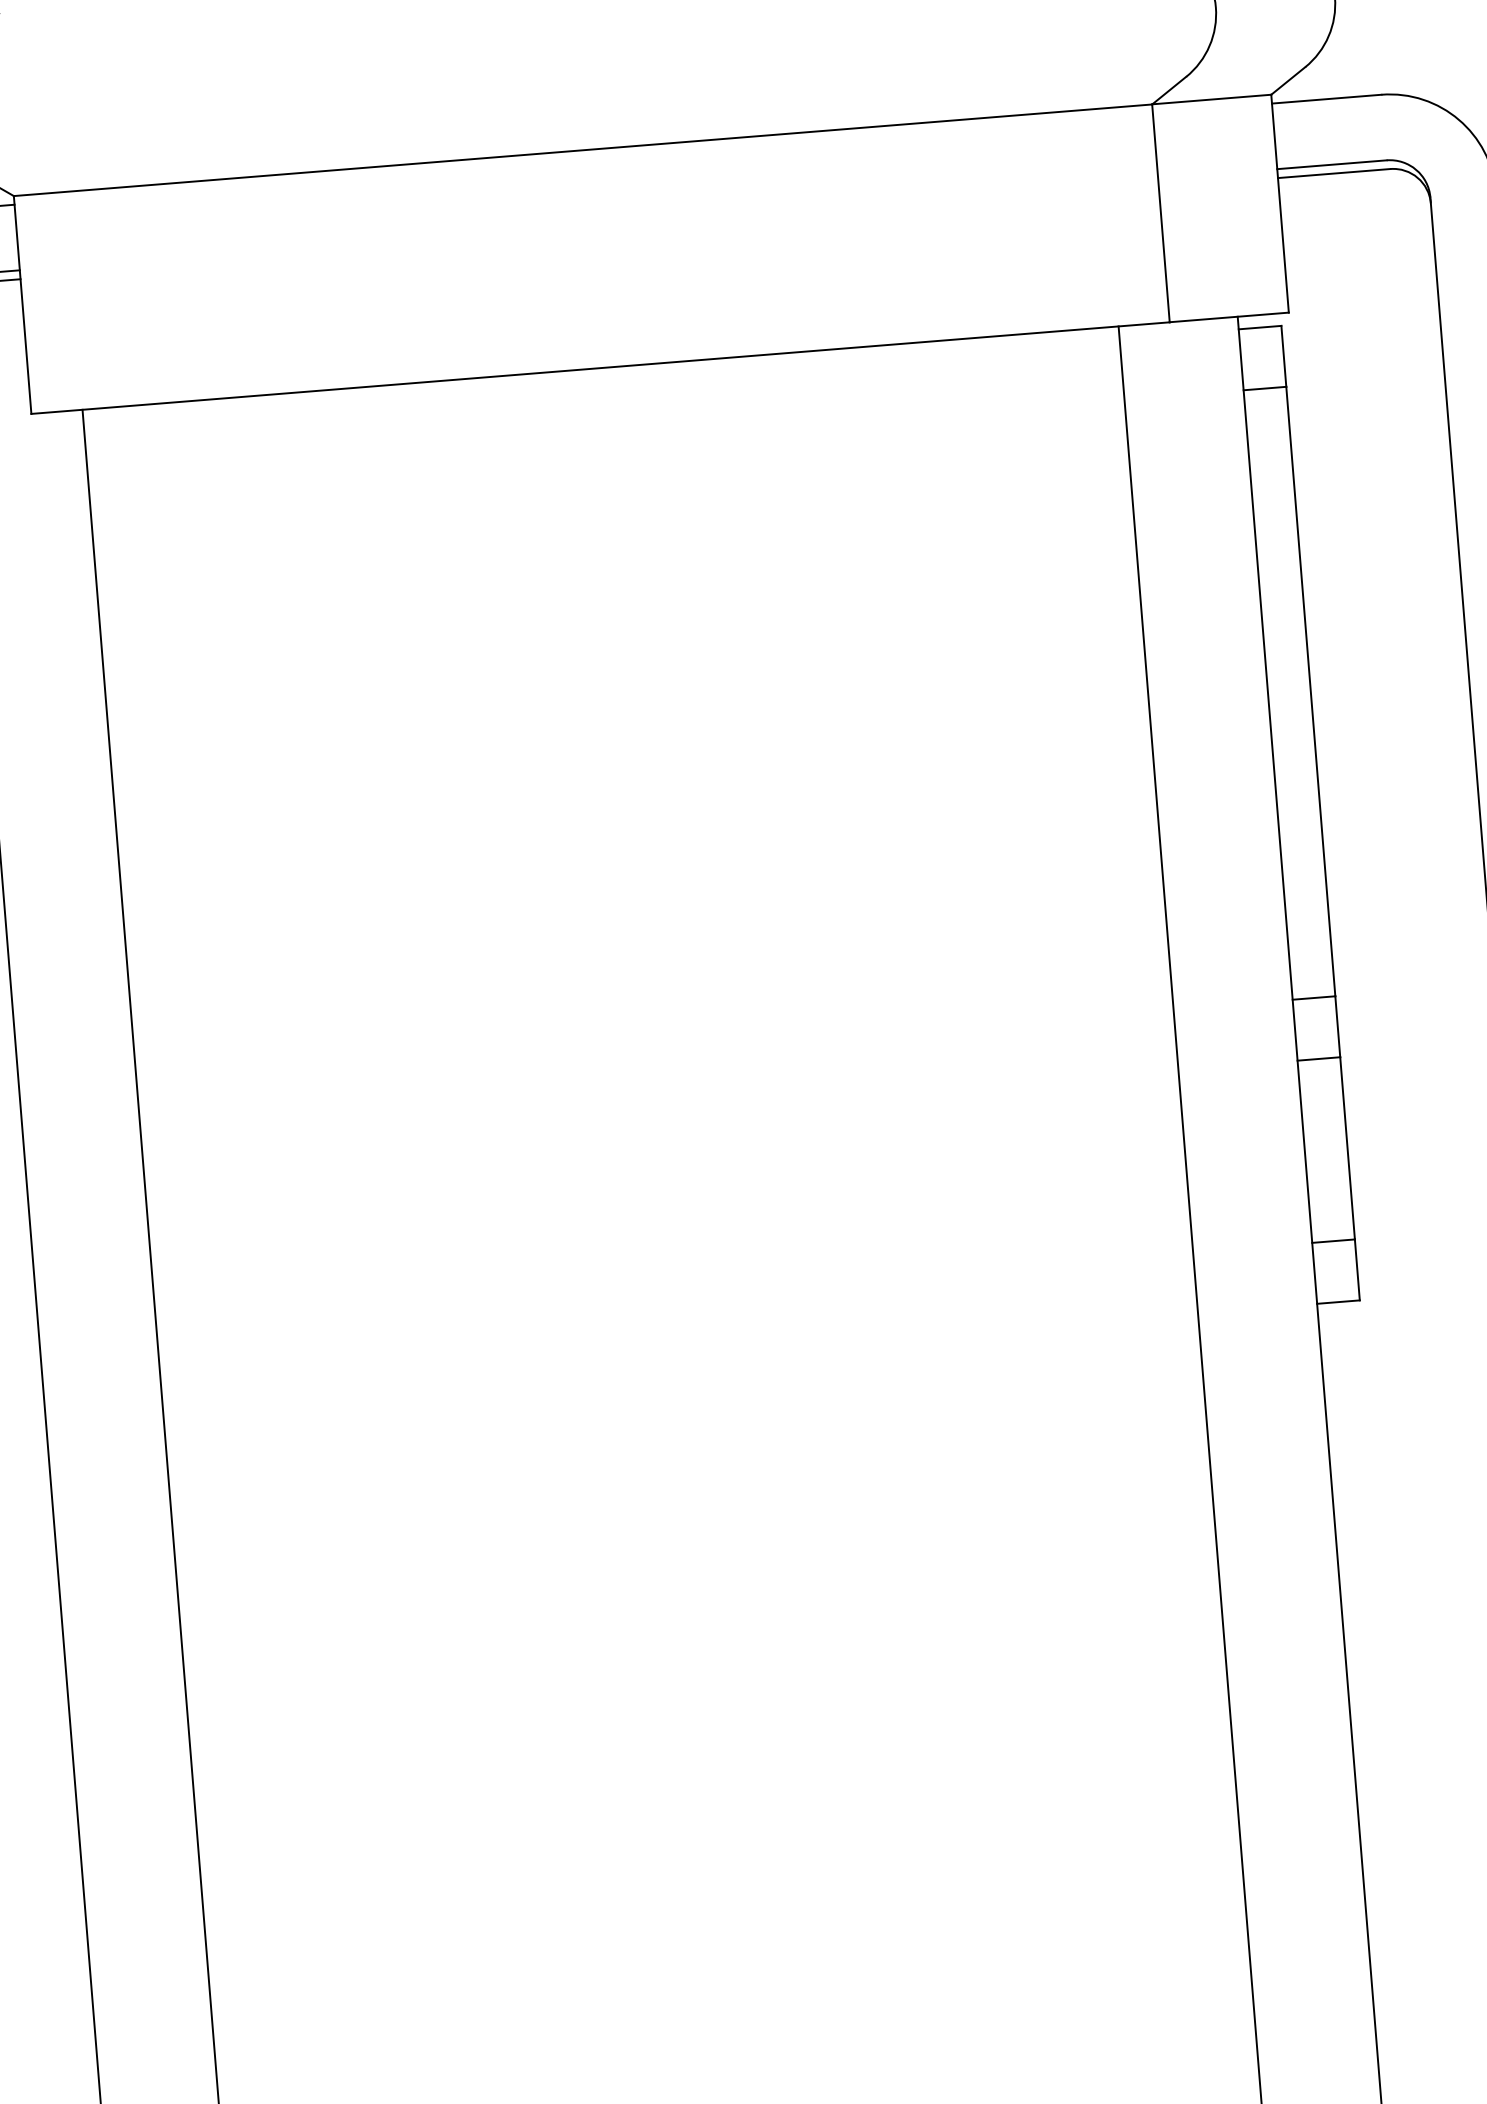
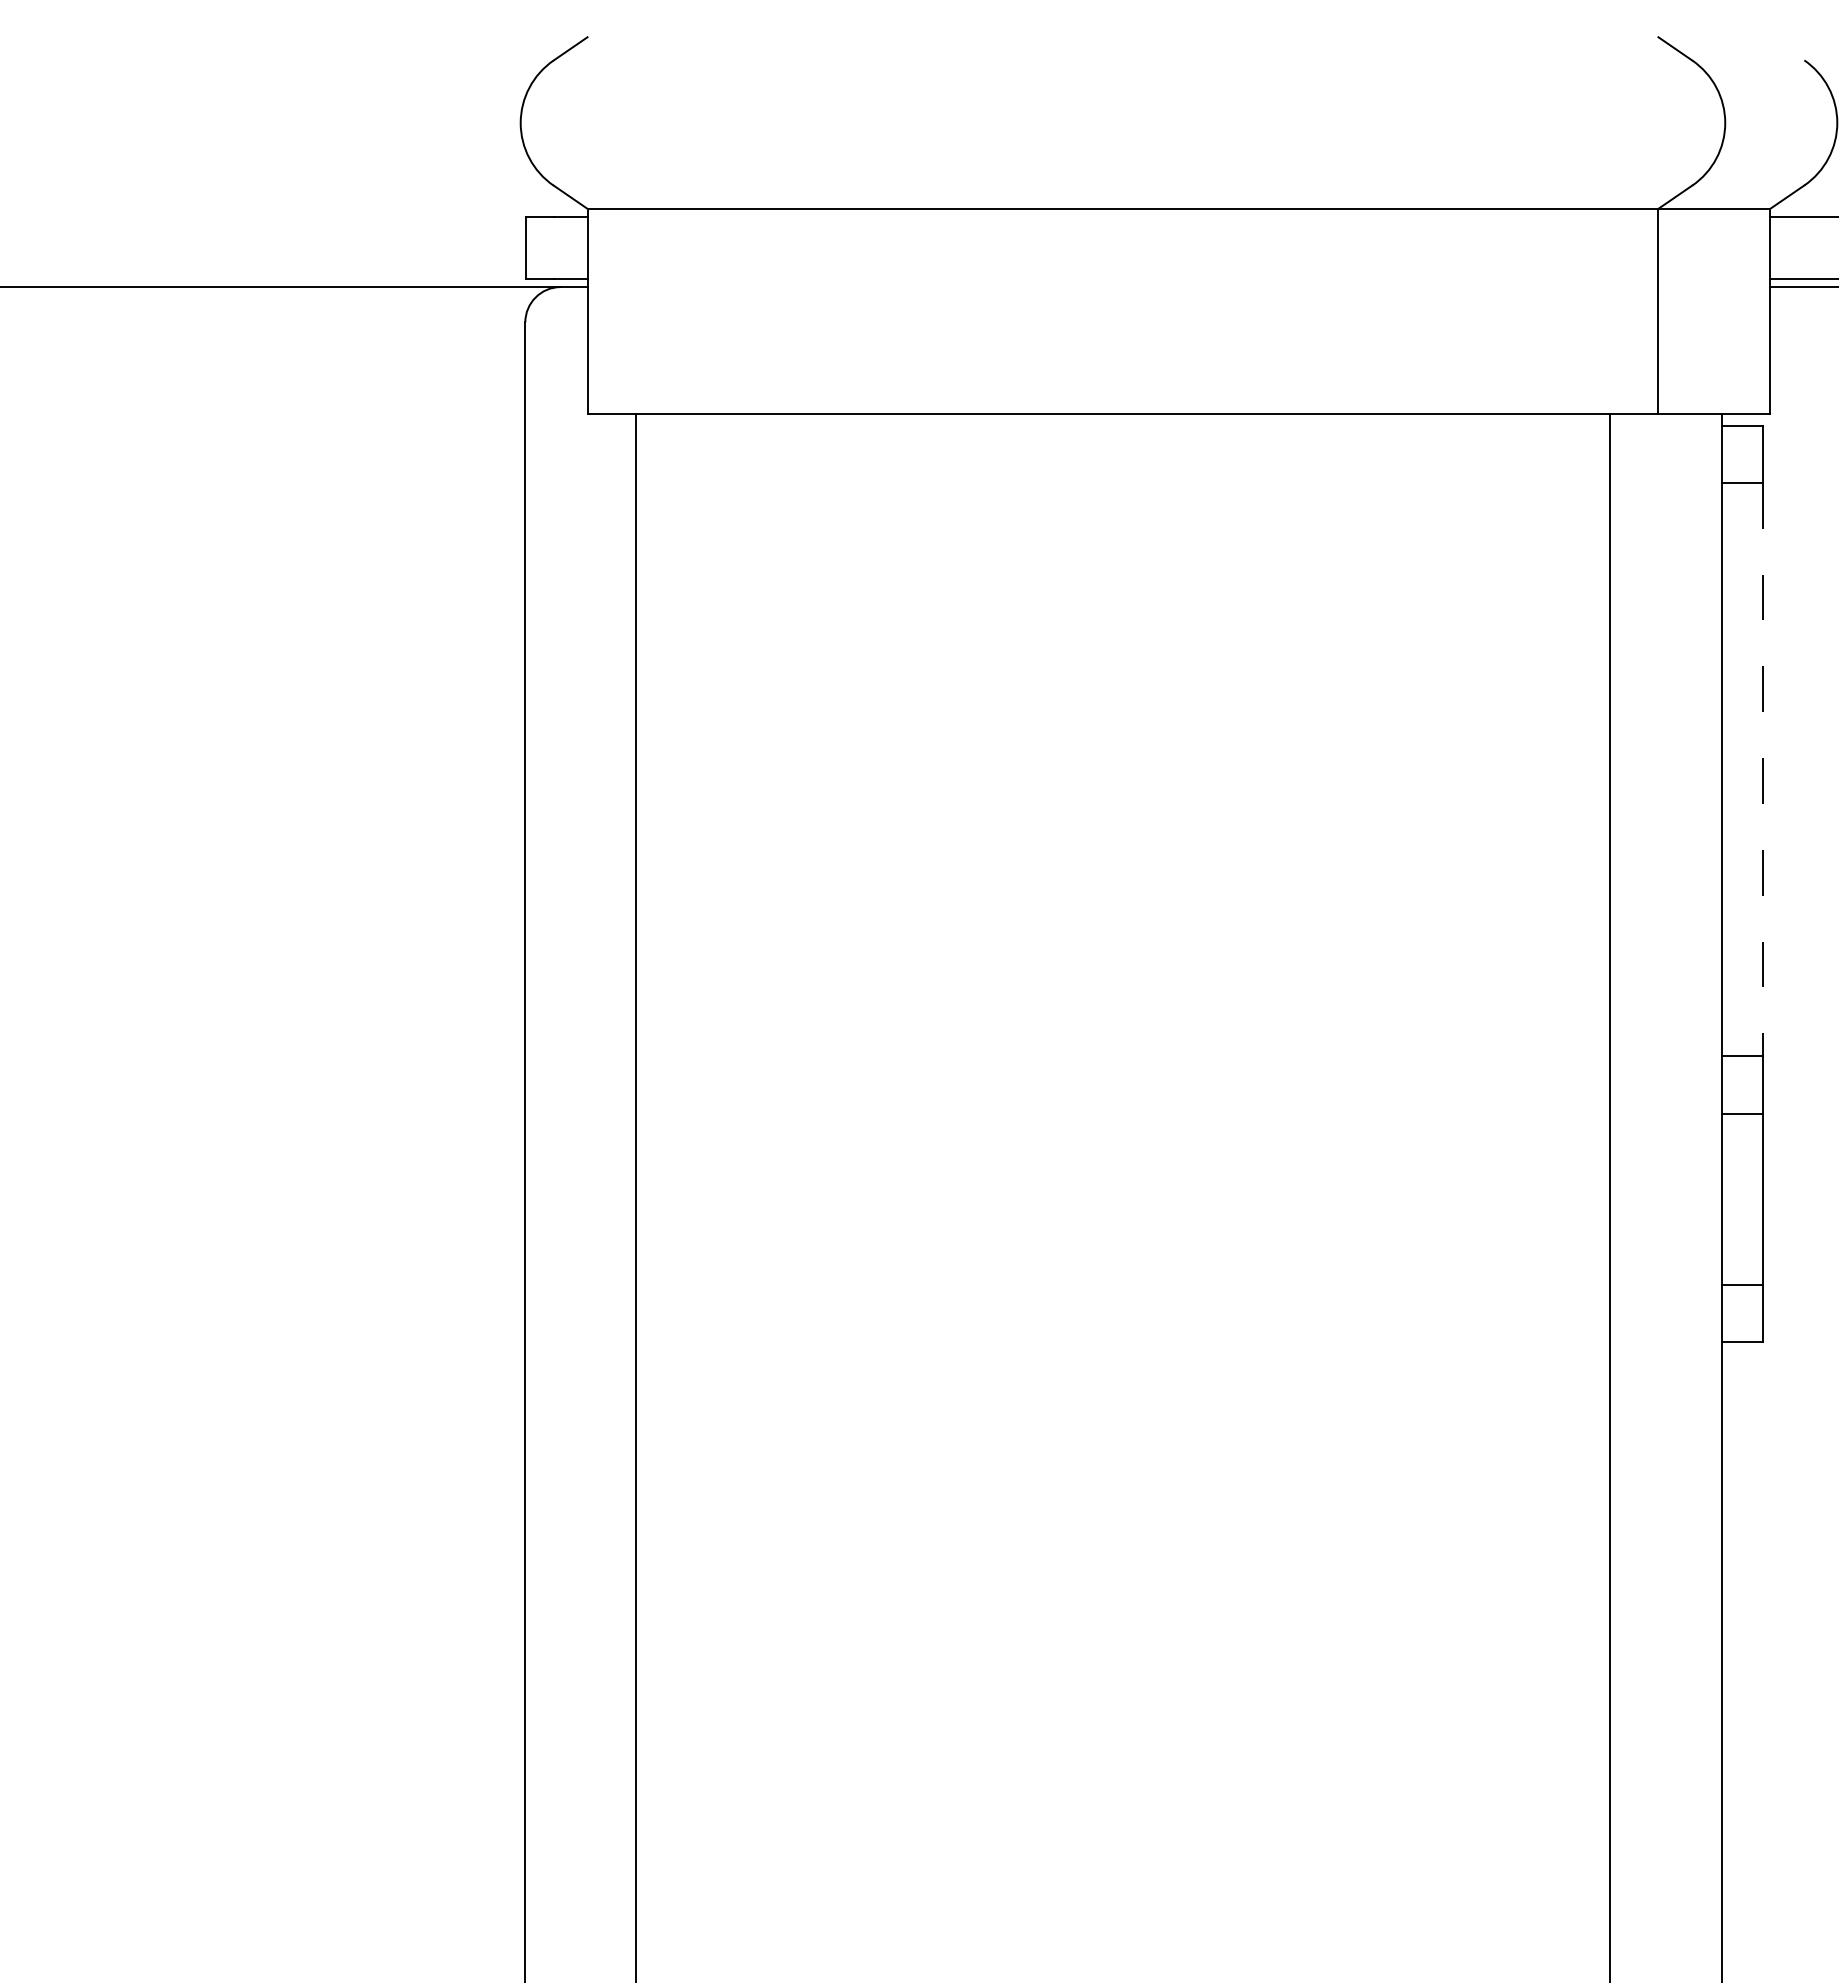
line: (1310, 691) -> (1762, 769), solid -> dashed

